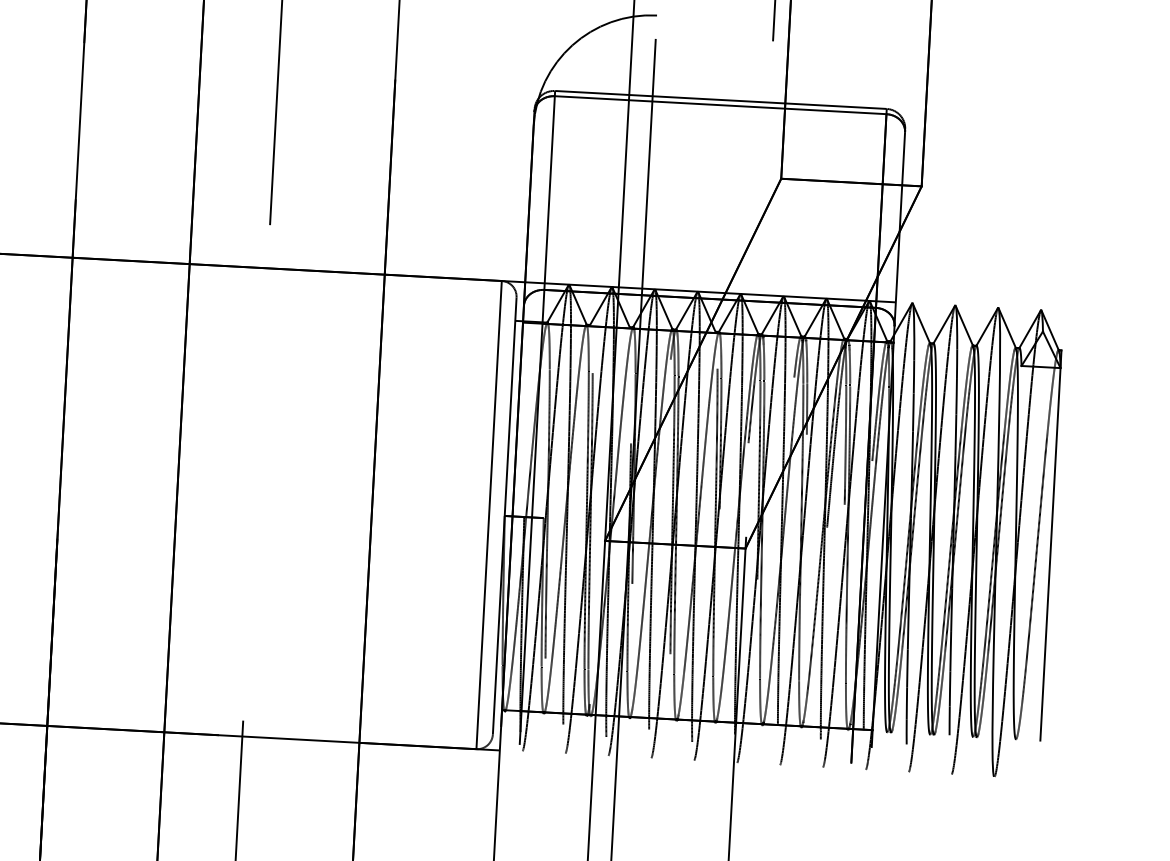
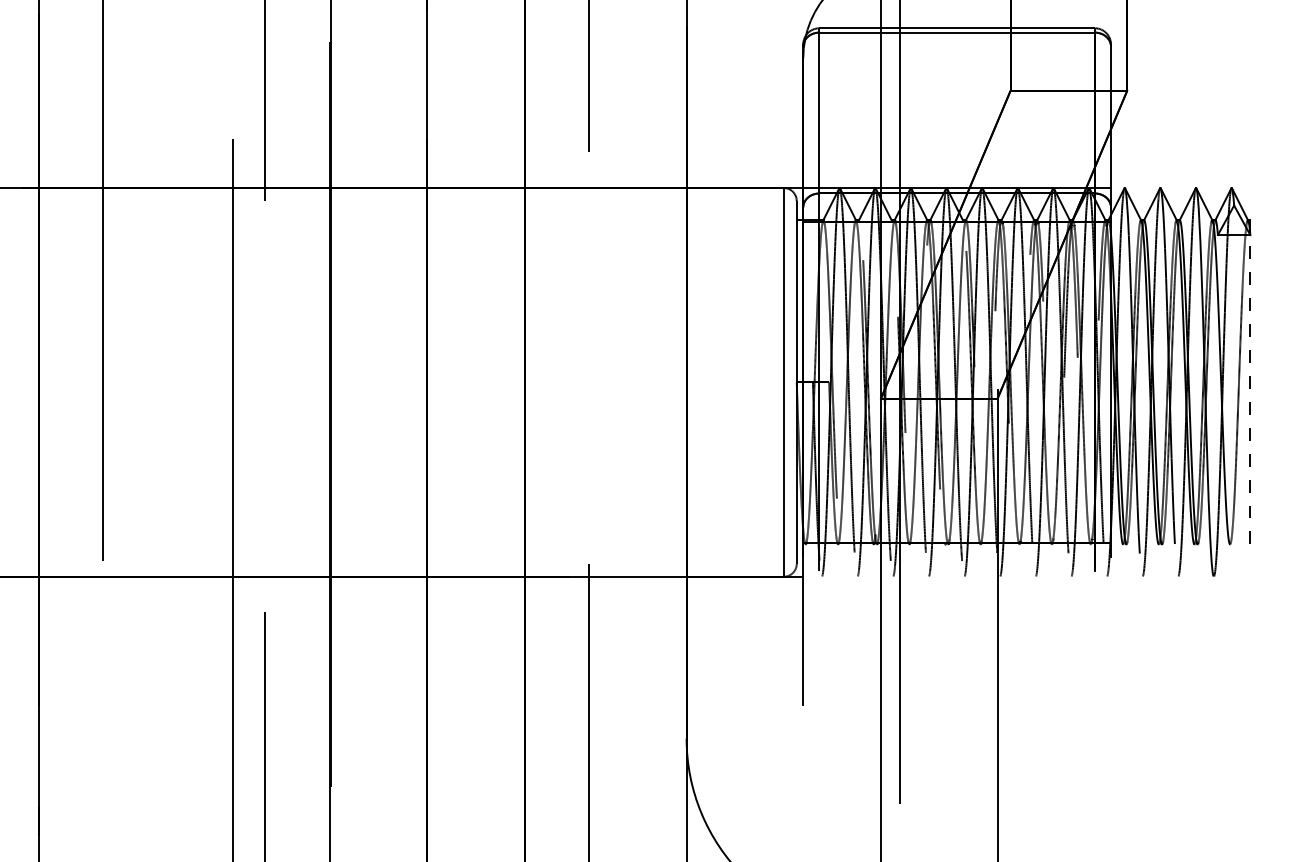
line: (1051, 545) -> (1250, 382), solid -> dashed

